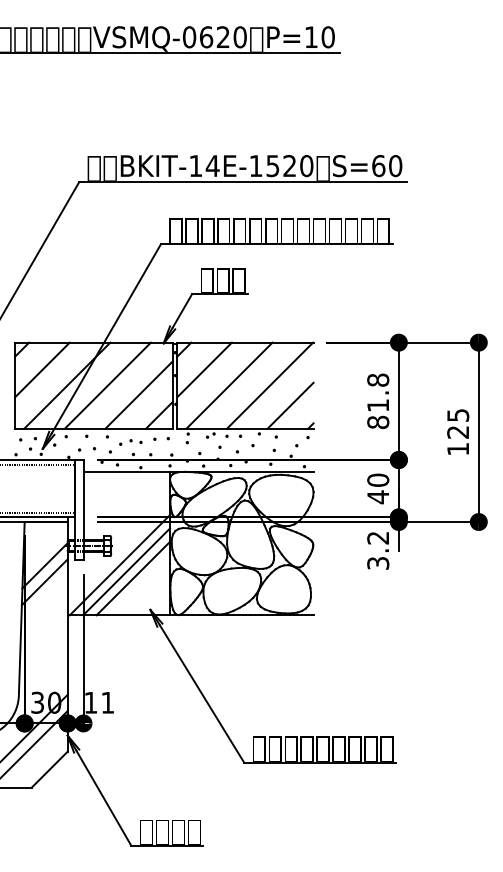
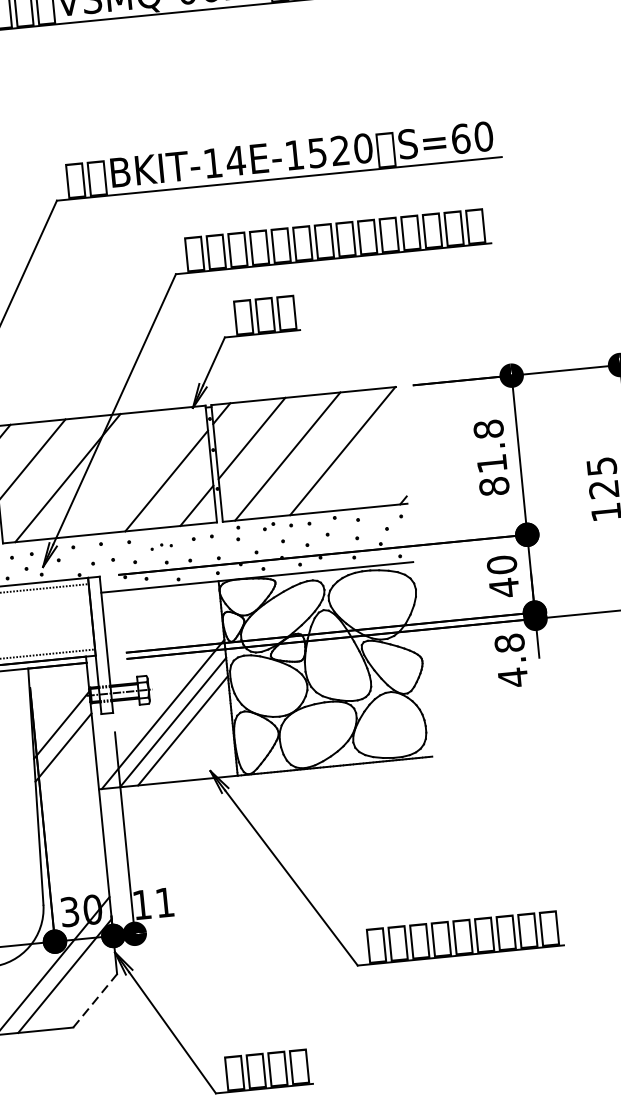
line: (107, 385) -> (122, 472), removed
line: (290, 405) -> (373, 475), removed
part: (130, 442) -> (161, 546), size x0.7
text: (378, 550) -> (511, 660), 3.2 -> 4.8
line: (50, 769) -> (96, 1000), solid -> dashed

